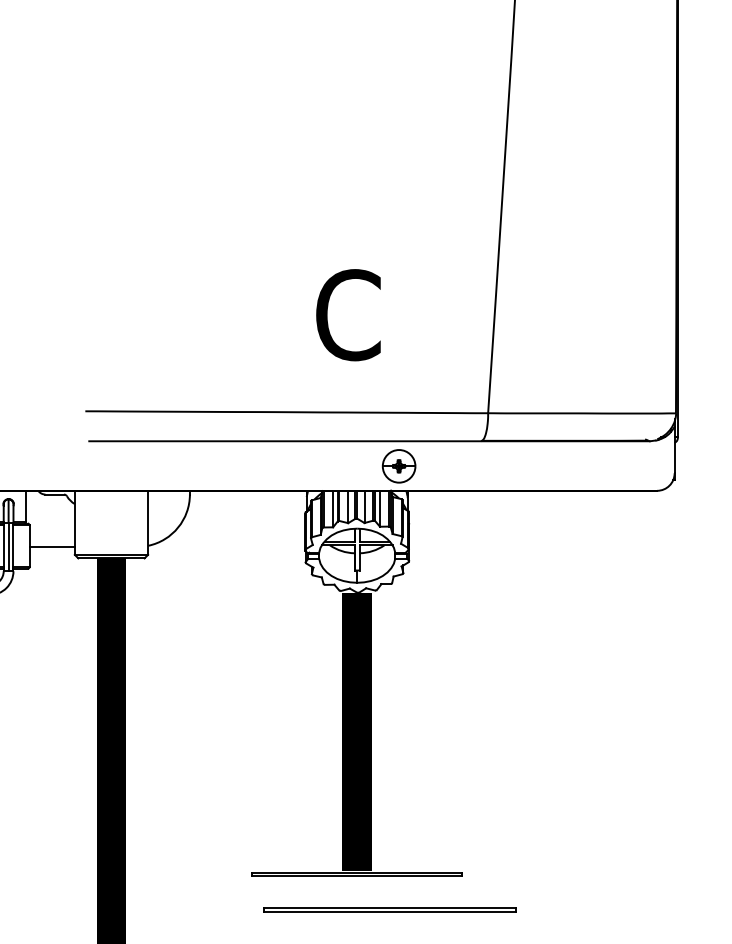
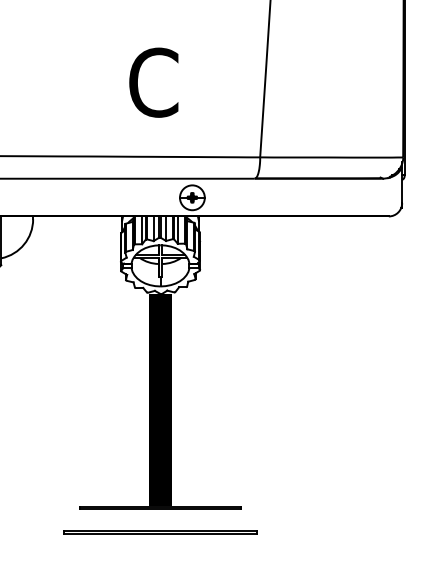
part: (389, 909) -> (159, 532), moved

